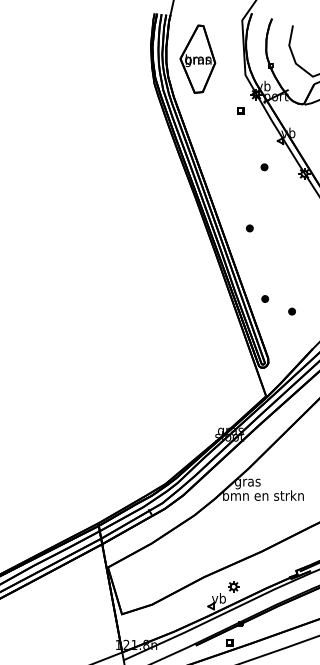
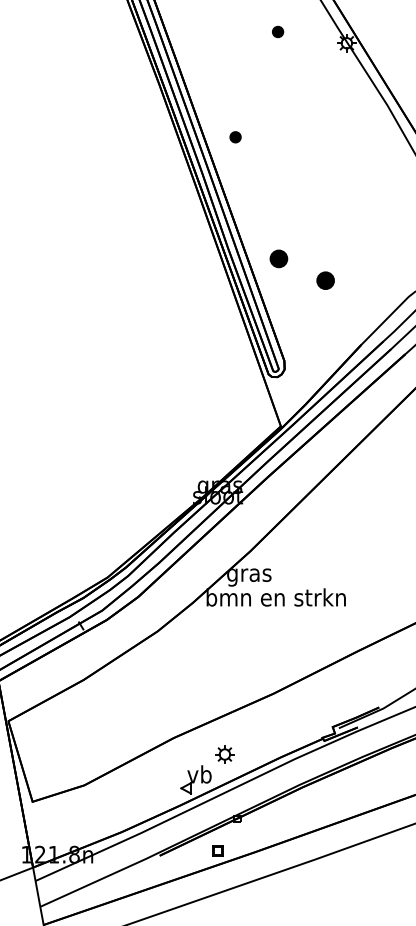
part: (249, 228) -> (234, 137), moved
part: (265, 298) -> (279, 257), size x1.6
part: (291, 311) -> (324, 280), size x1.6

